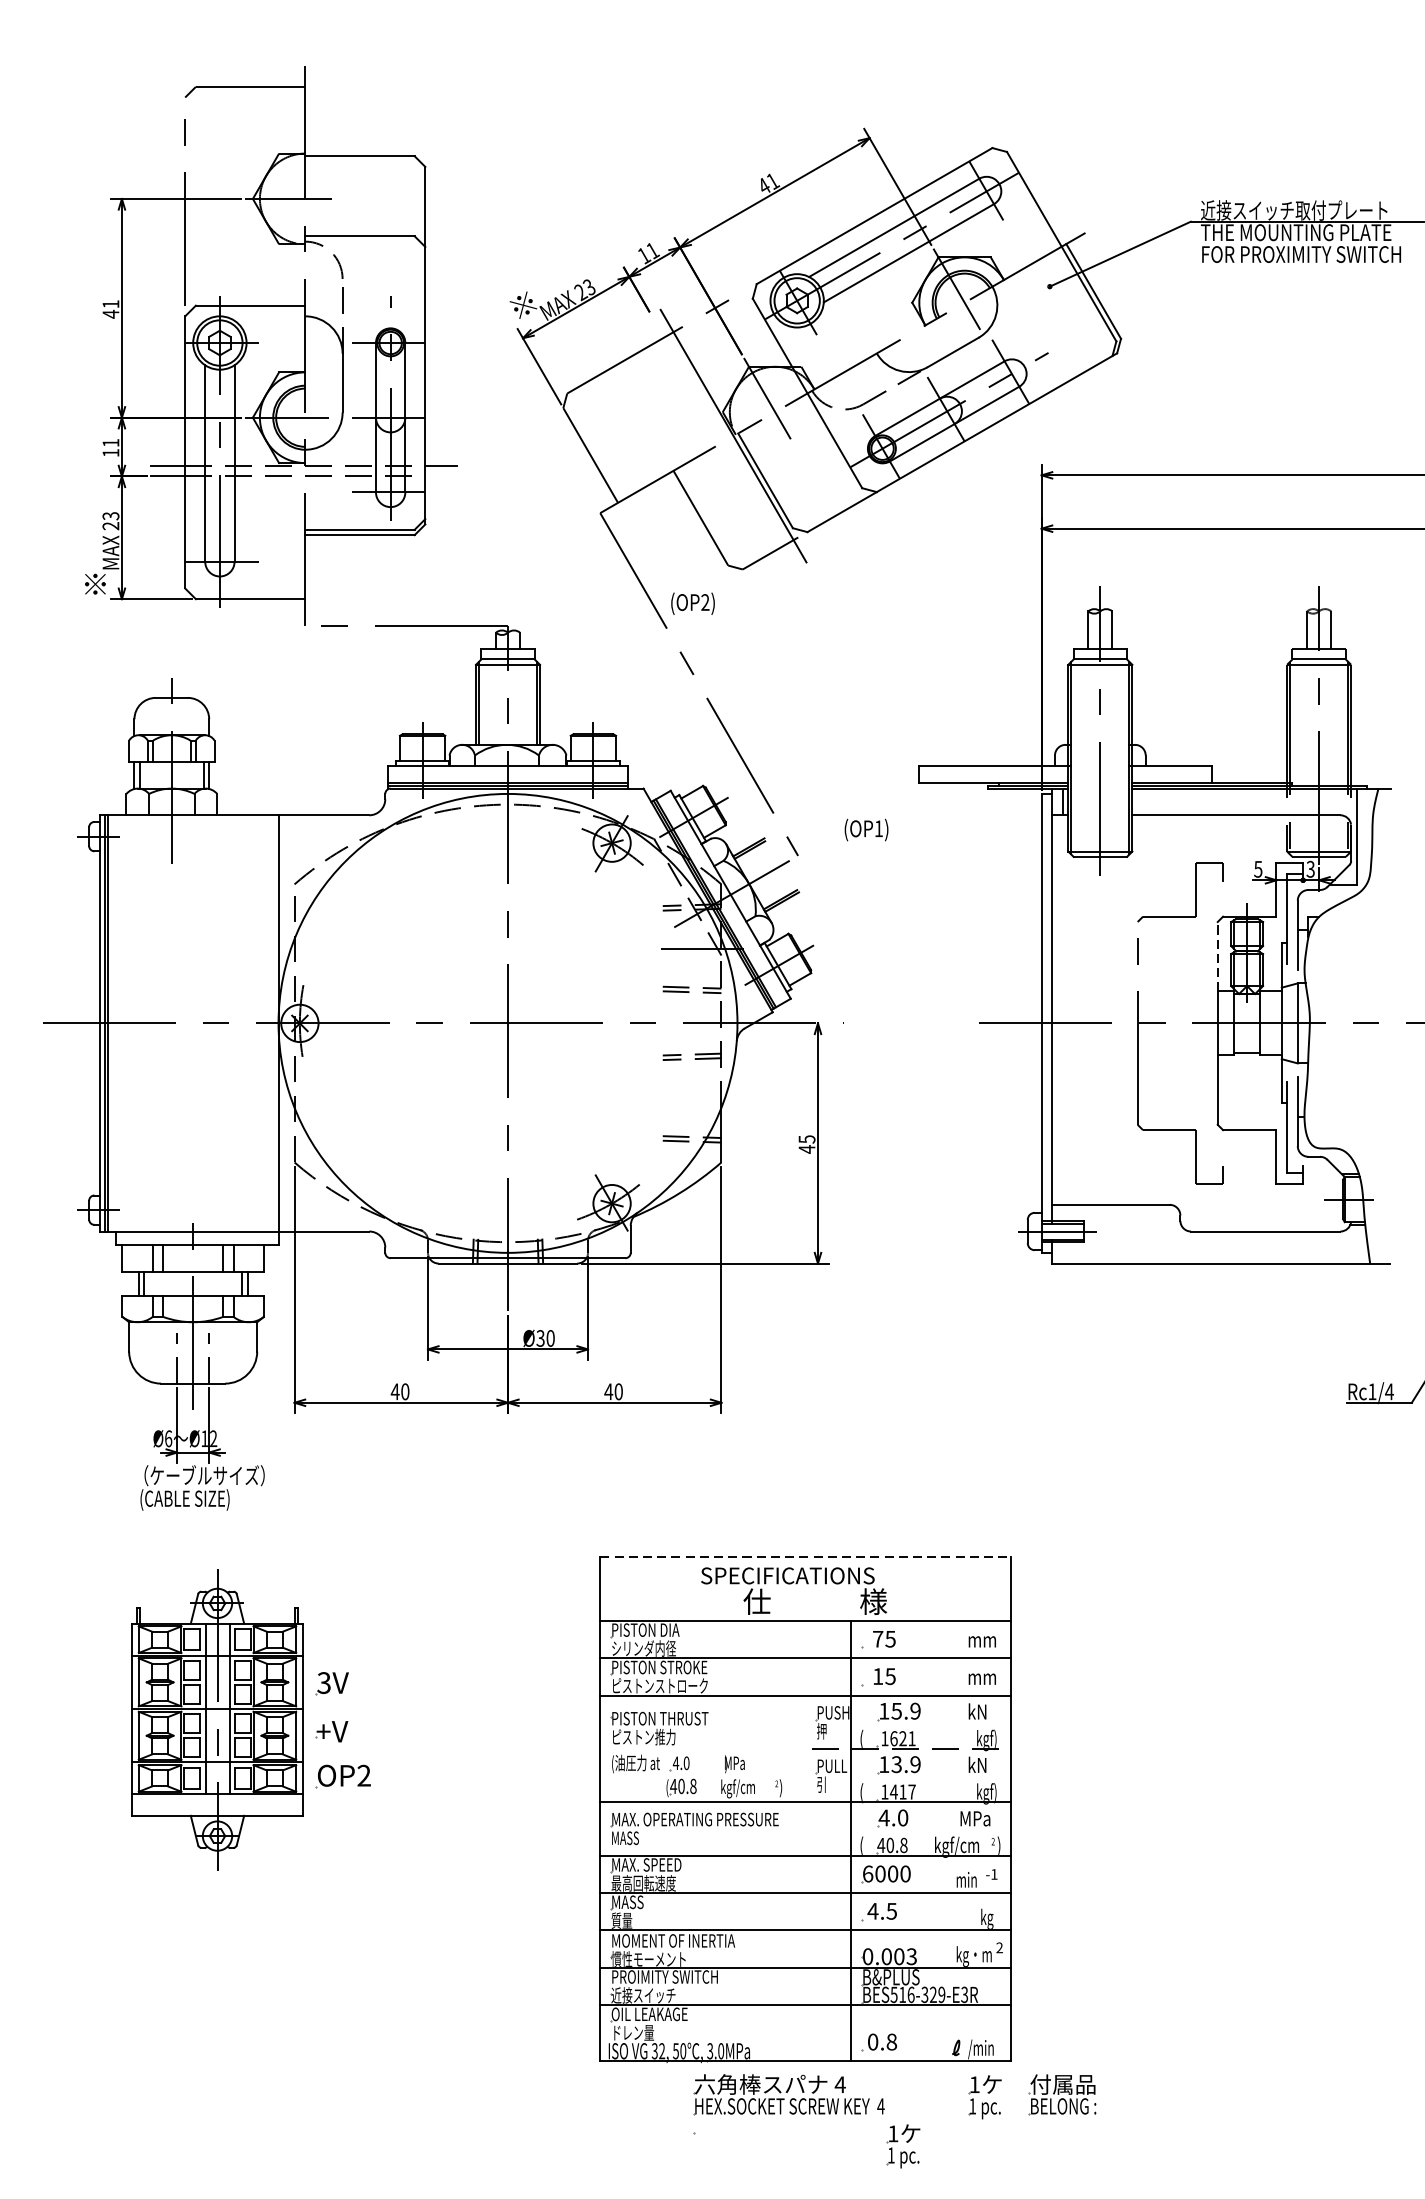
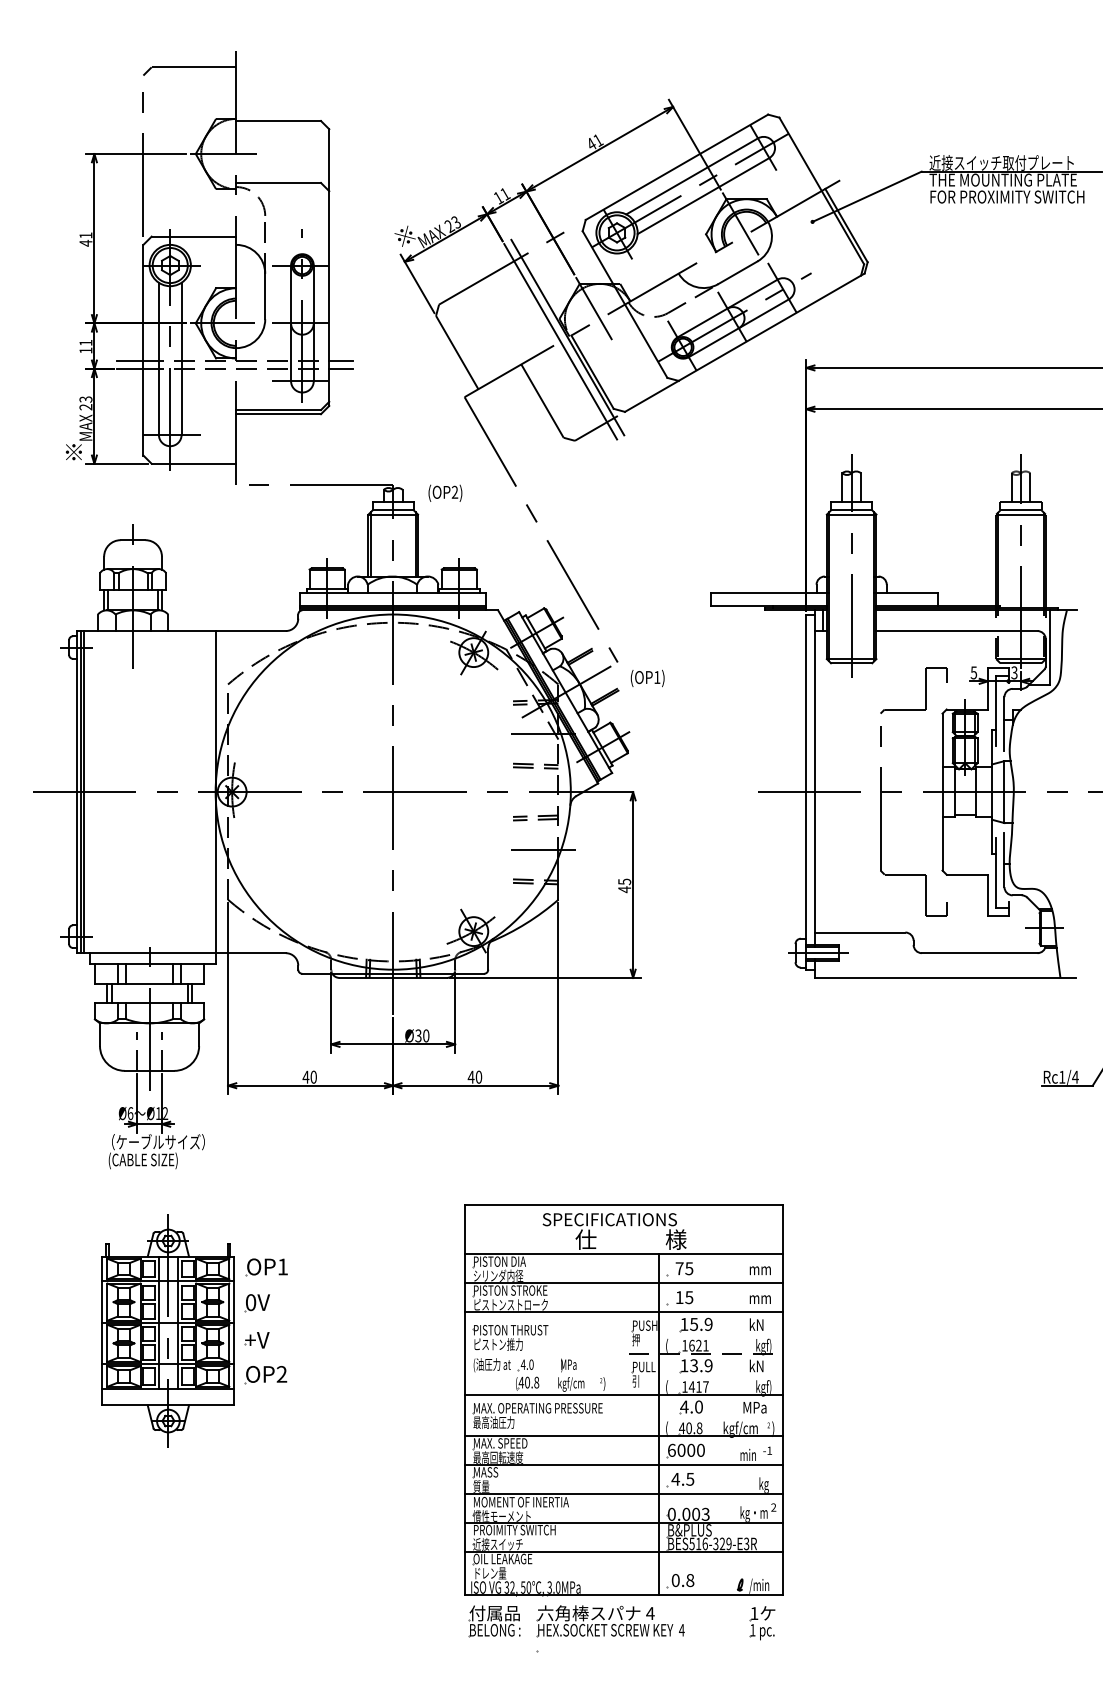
line: (724, 441) -> (560, 341), added
line: (441, 476) -> (341, 368), added
text: (693, 602) -> (445, 492), moved
text: (866, 830) -> (647, 678), moved
line: (1217, 956) -> (942, 740), dashed -> solid
line: (700, 1097) -> (542, 849), added
line: (806, 1556) -> (624, 1204), dashed -> solid
part: (344, 1637) -> (266, 1267), added
text: (323, 1682) -> (250, 1302), 3V -> 0V
text: (637, 1837) -> (493, 1422), MASS -> 最高油圧力
part: (1062, 2095) -> (494, 1621), moved
part: (903, 2146) -> (699, 1661), removed

